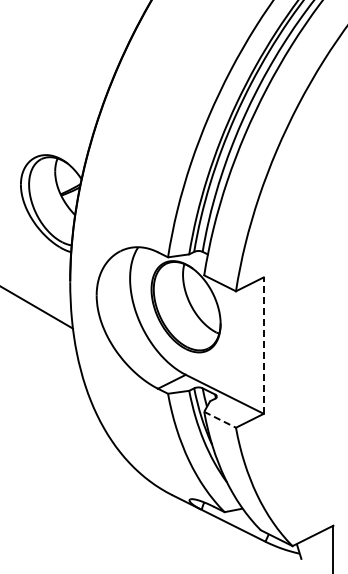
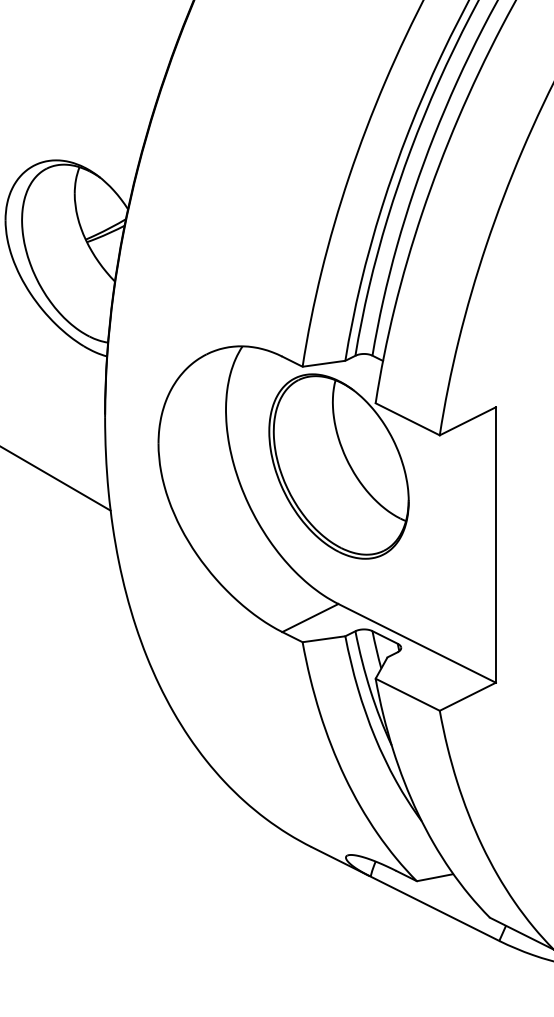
line: (263, 345) -> (495, 544), dashed -> solid
line: (220, 419) -> (408, 694), dashed -> solid

